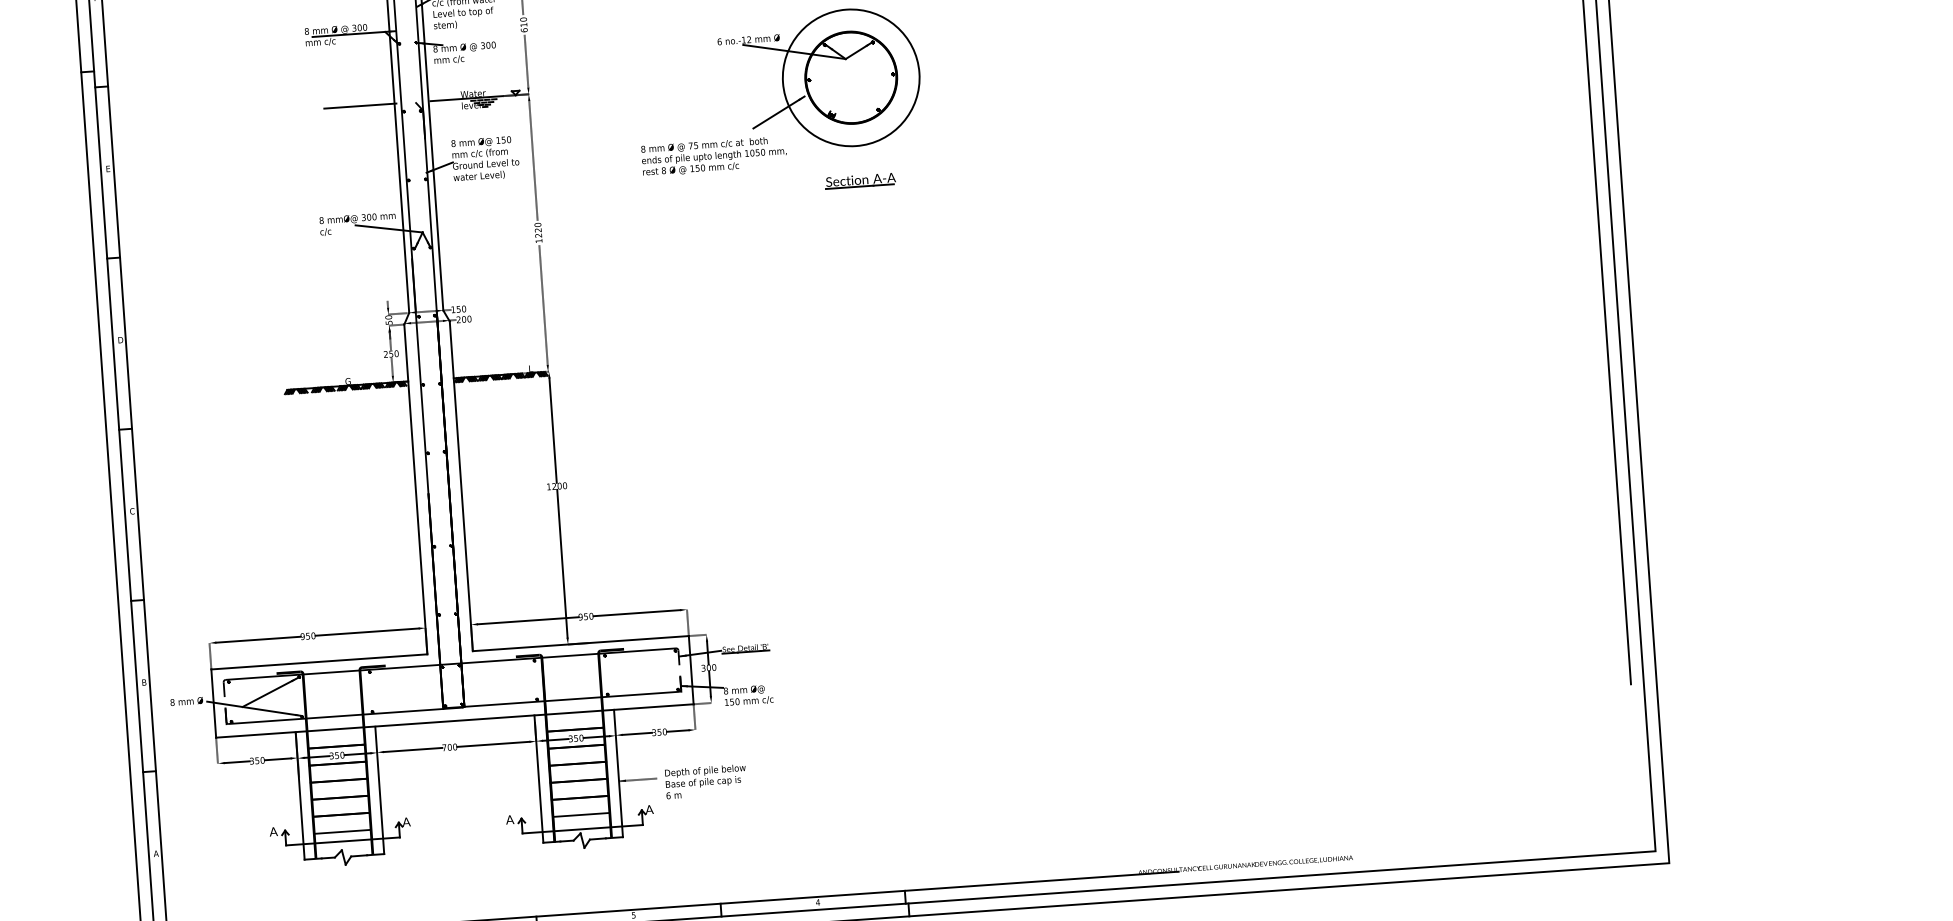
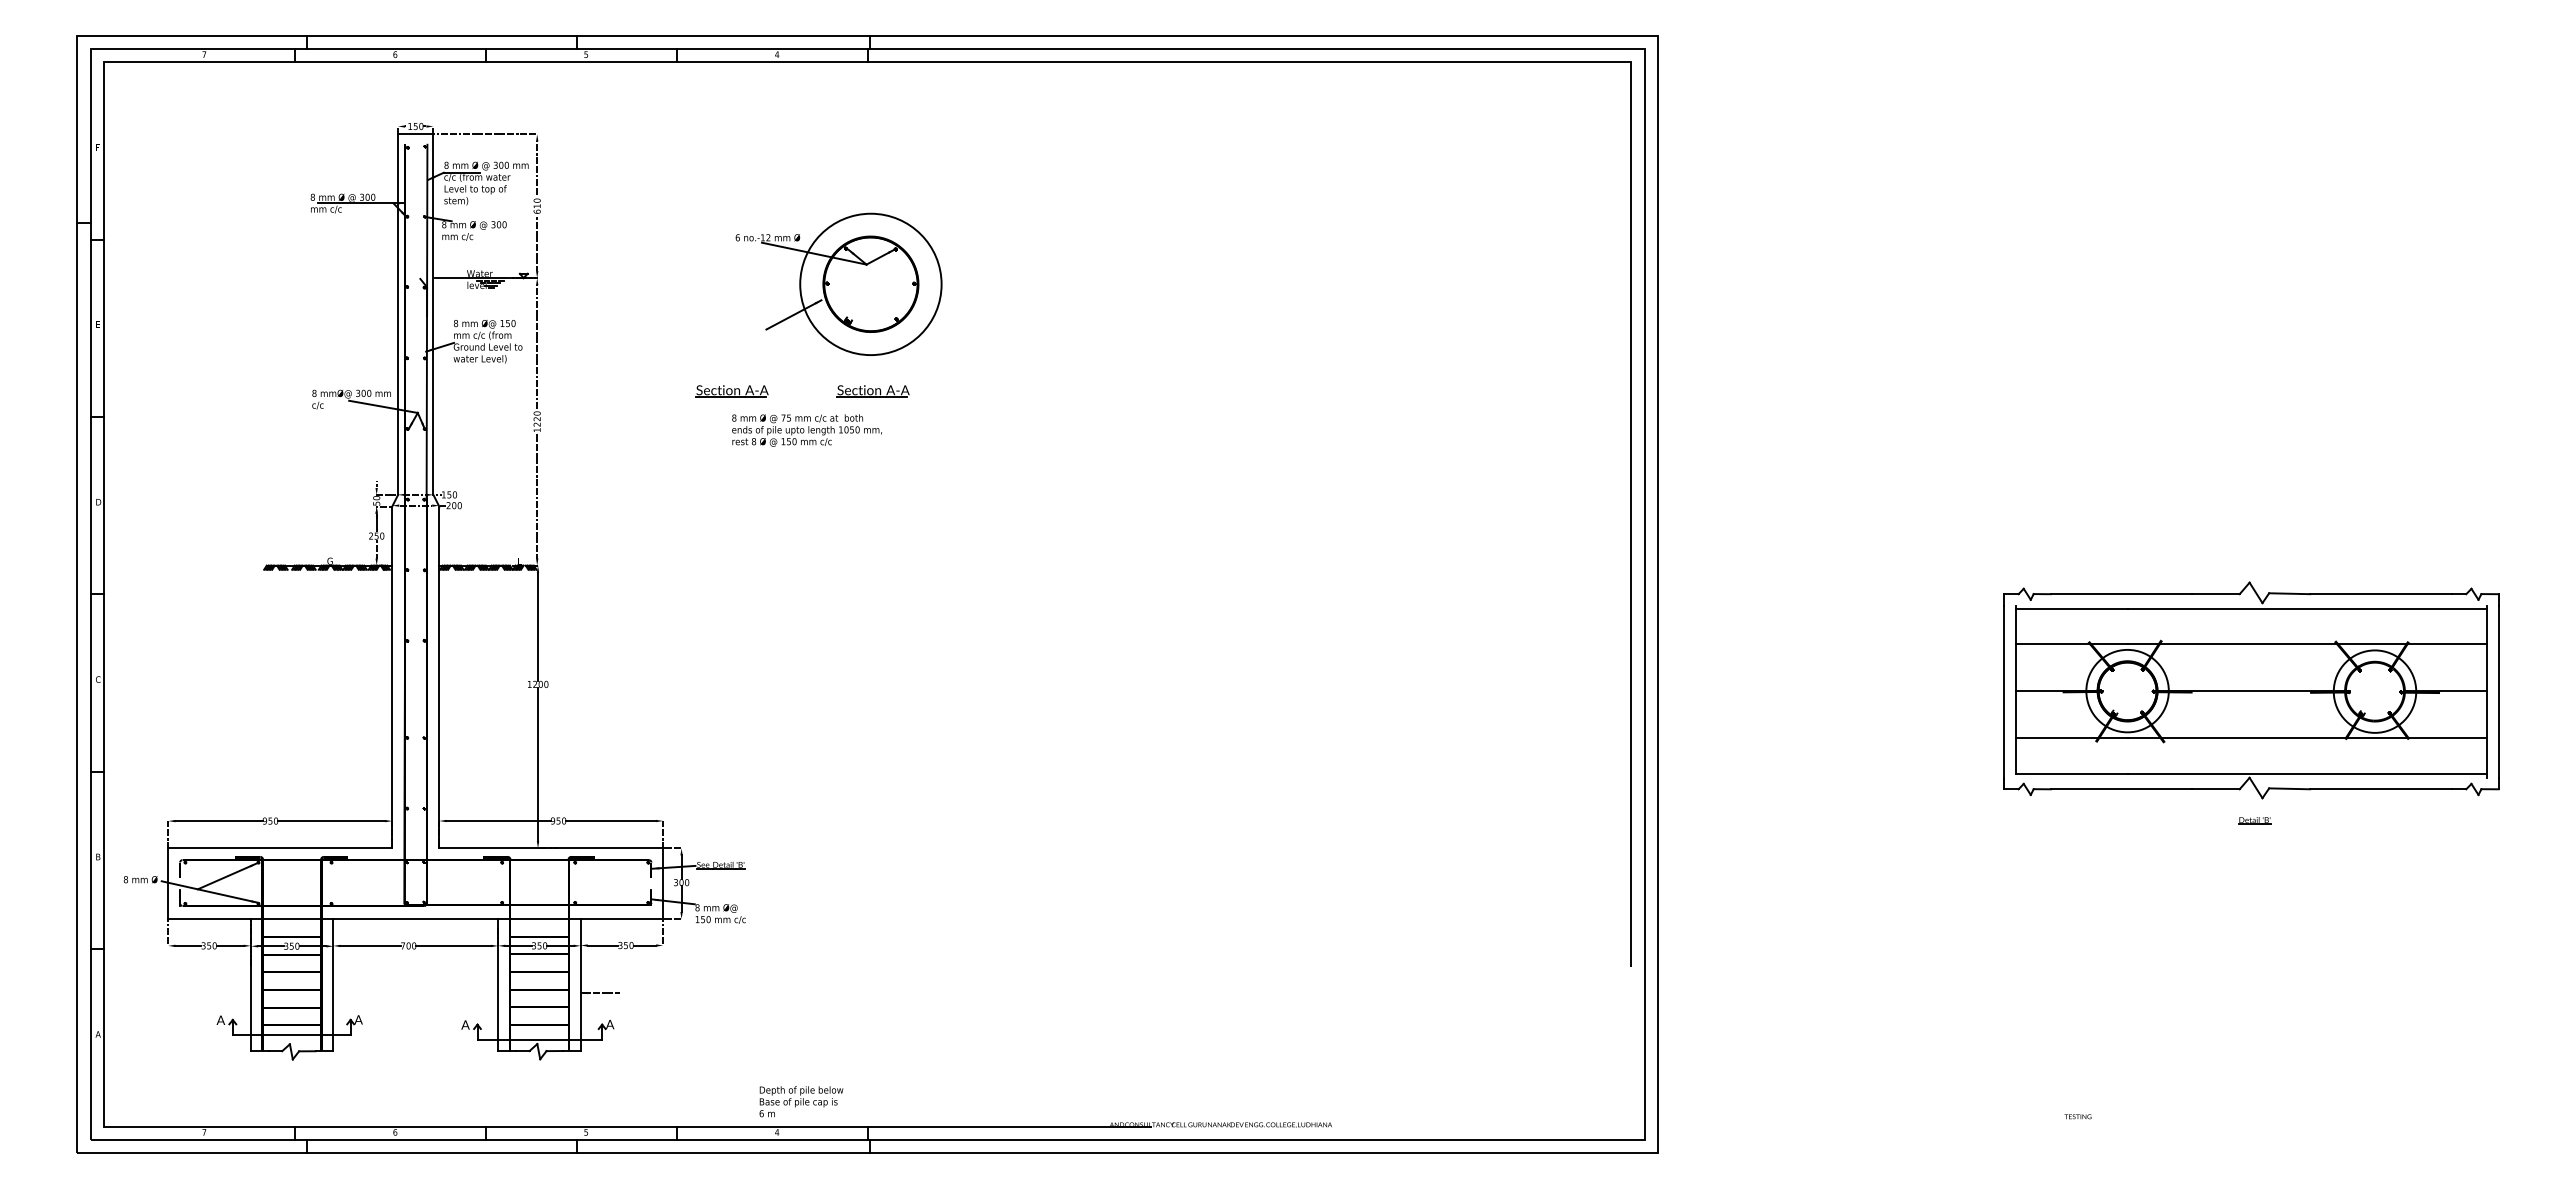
line: (360, 106) -> (362, 278), removed
text: (713, 156) -> (806, 430), moved
part: (723, 190) -> (731, 391), added
text: (706, 781) -> (801, 1101), moved

